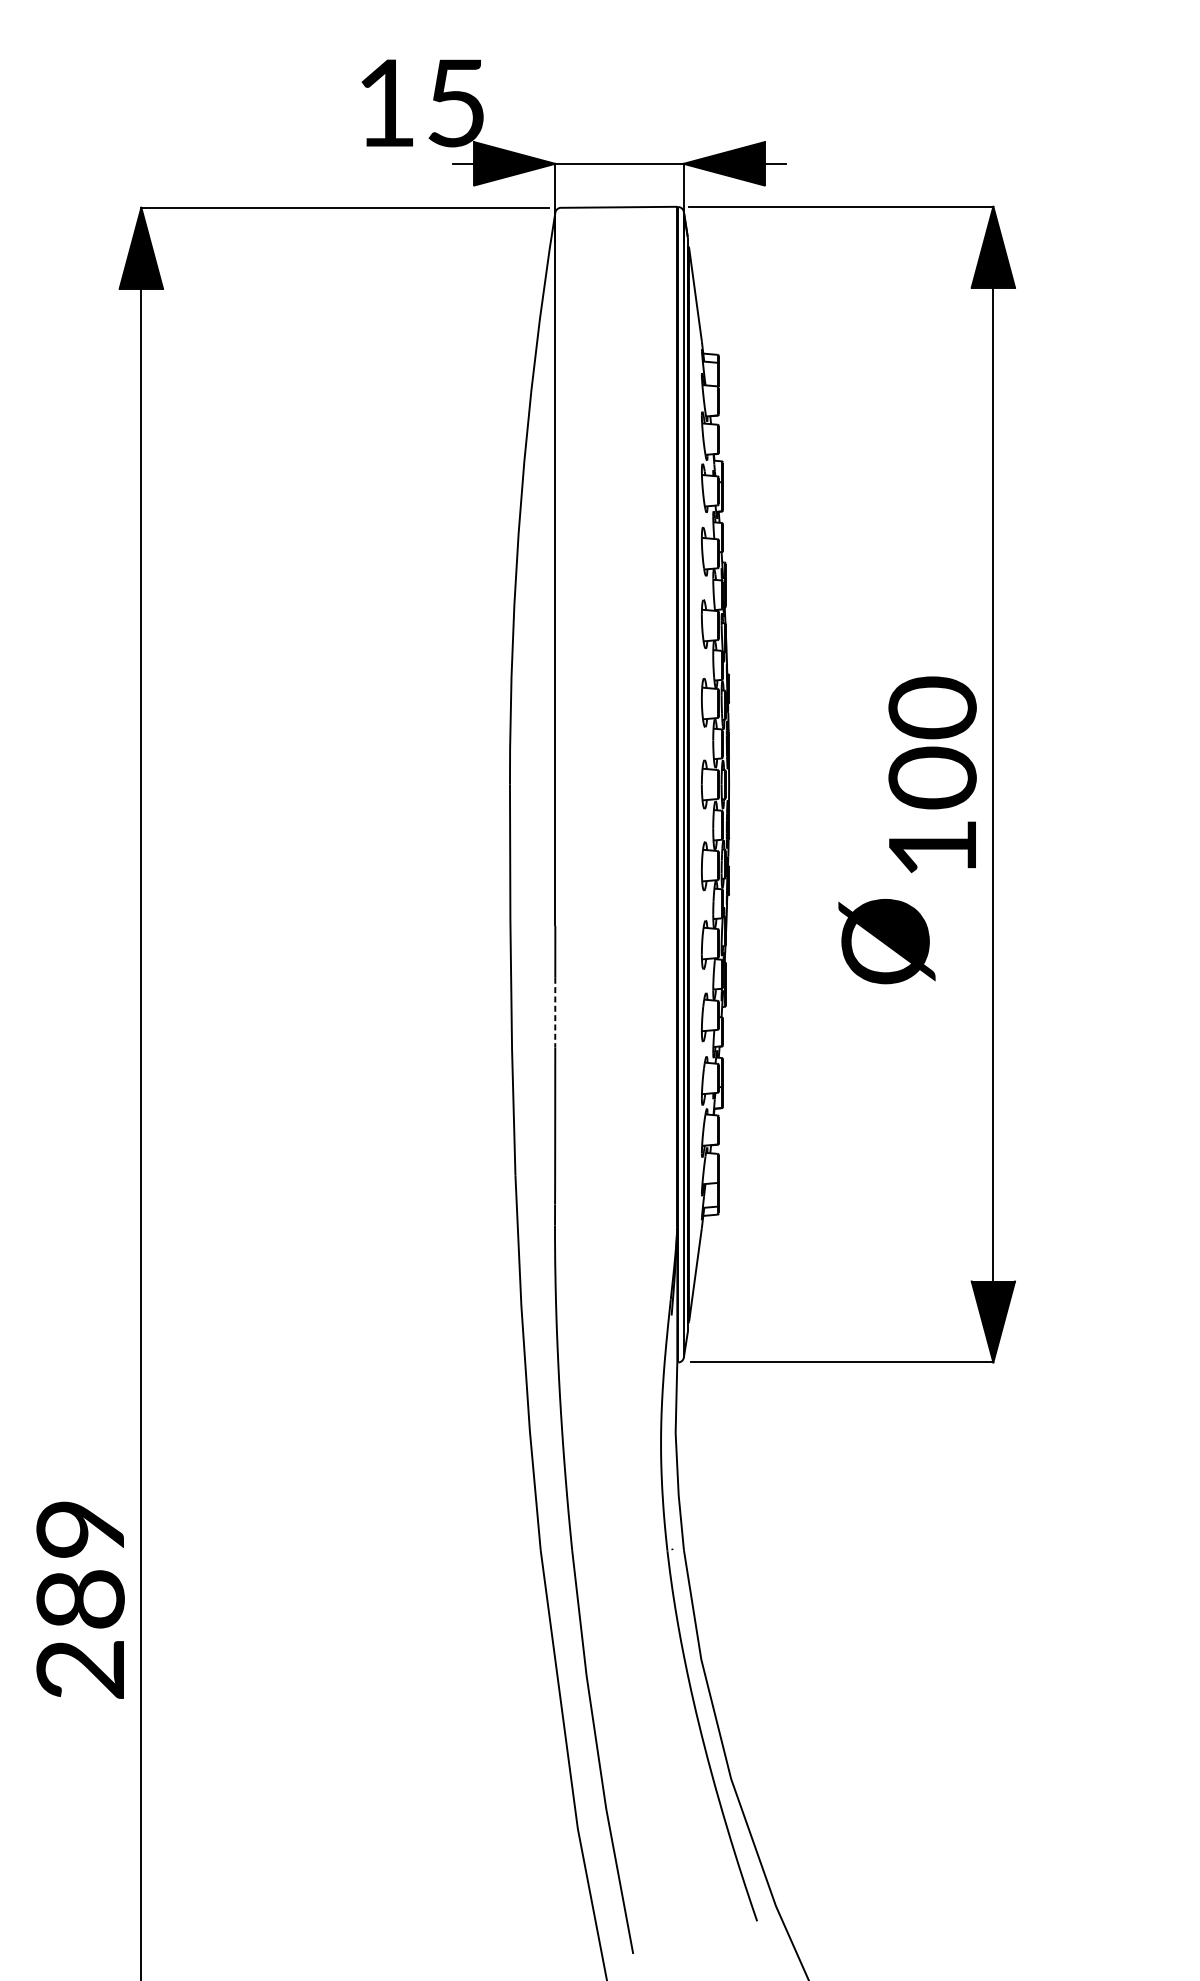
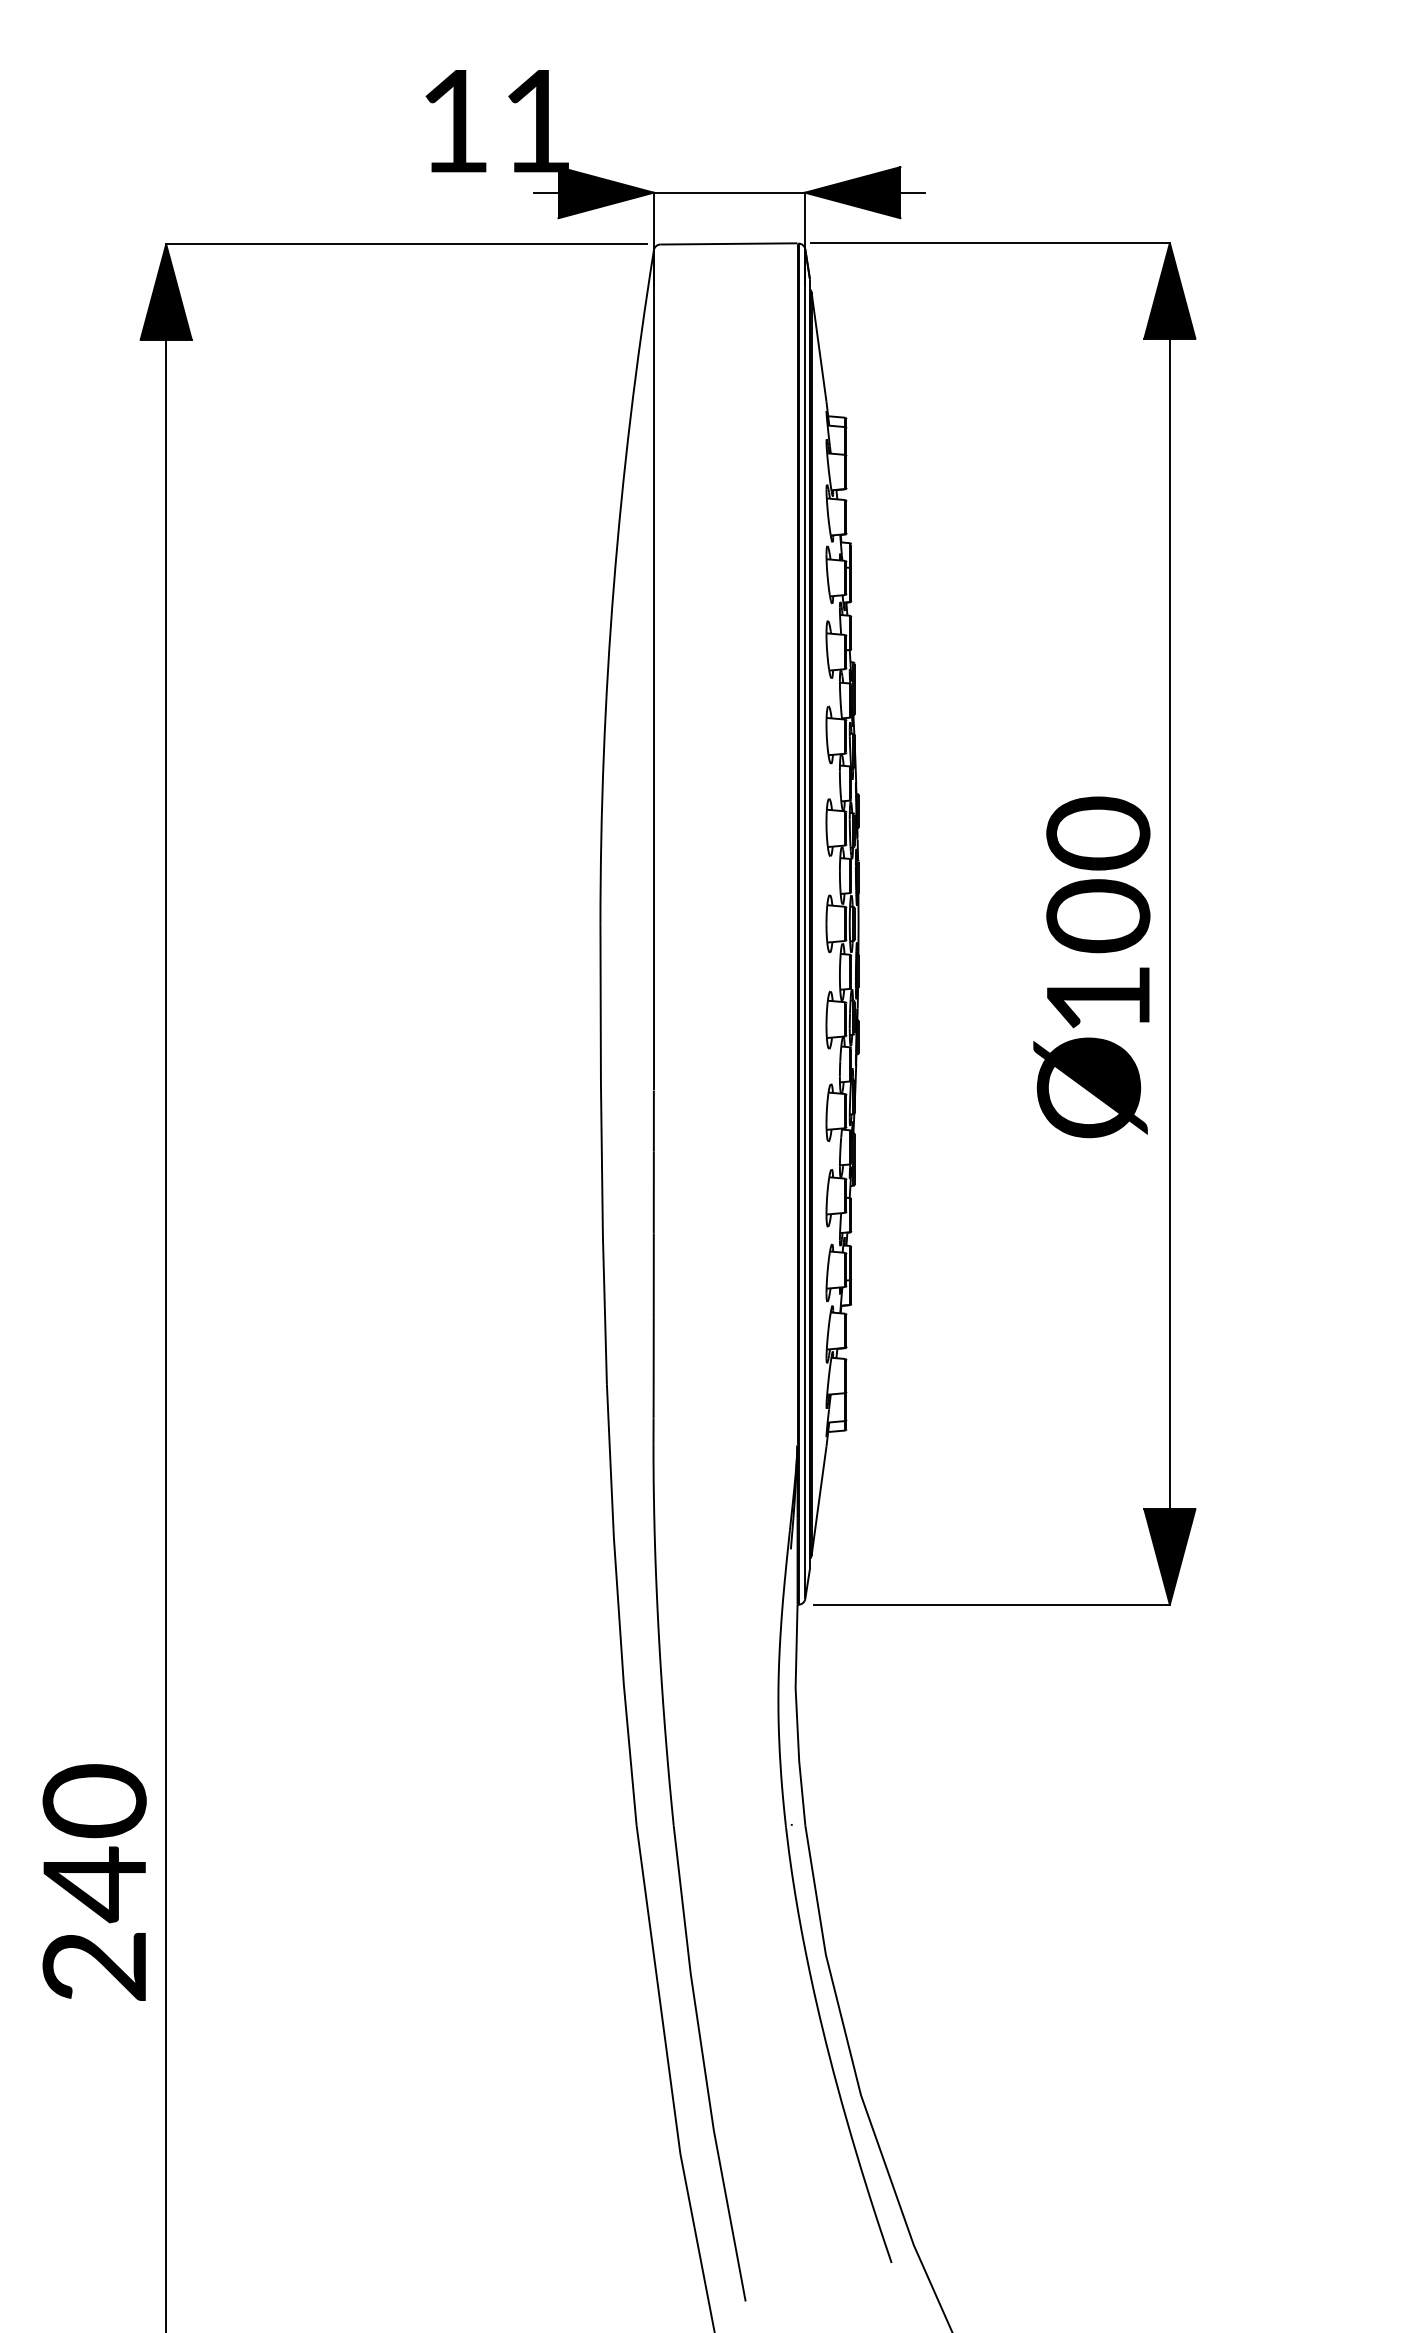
text: (455, 103) -> (536, 121), 15 -> 11
text: (886, 941) -> (1090, 1087), moved
line: (555, 1013) -> (653, 1193), dashed -> solid
text: (80, 1565) -> (94, 1843), 289 -> 240

